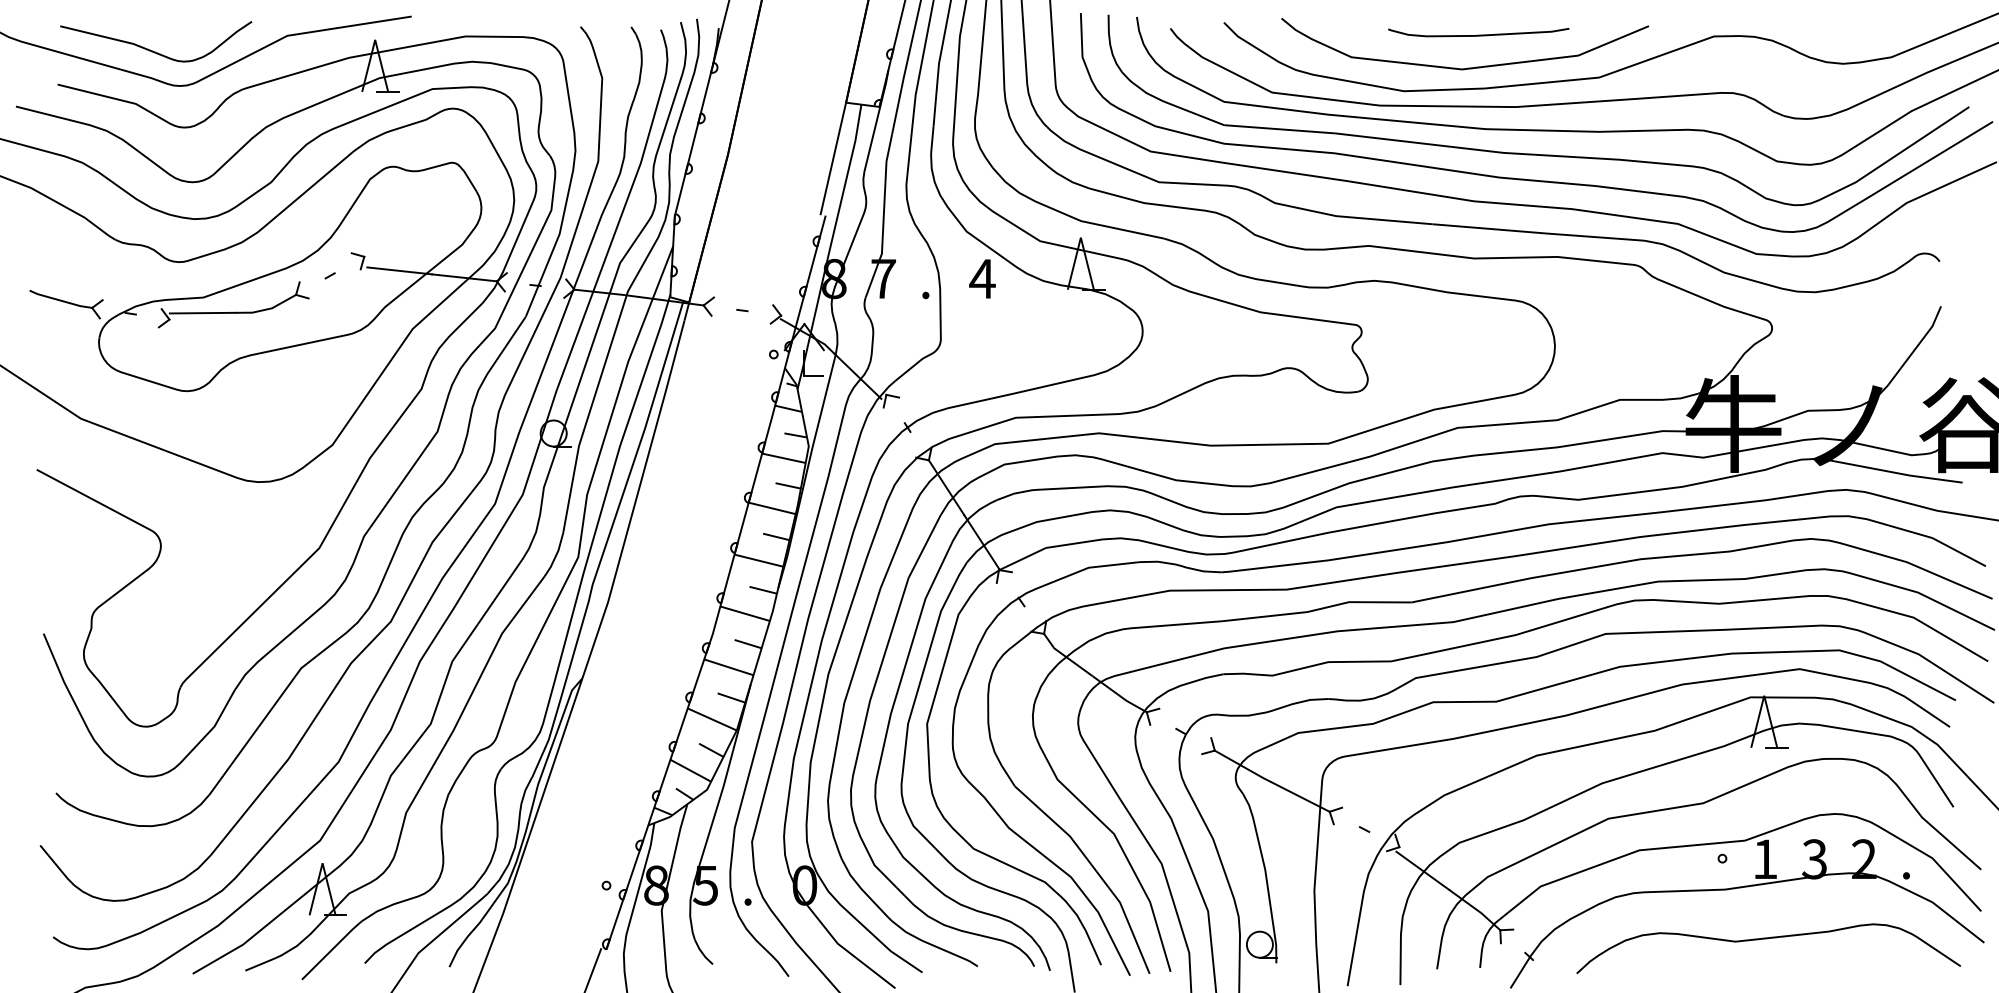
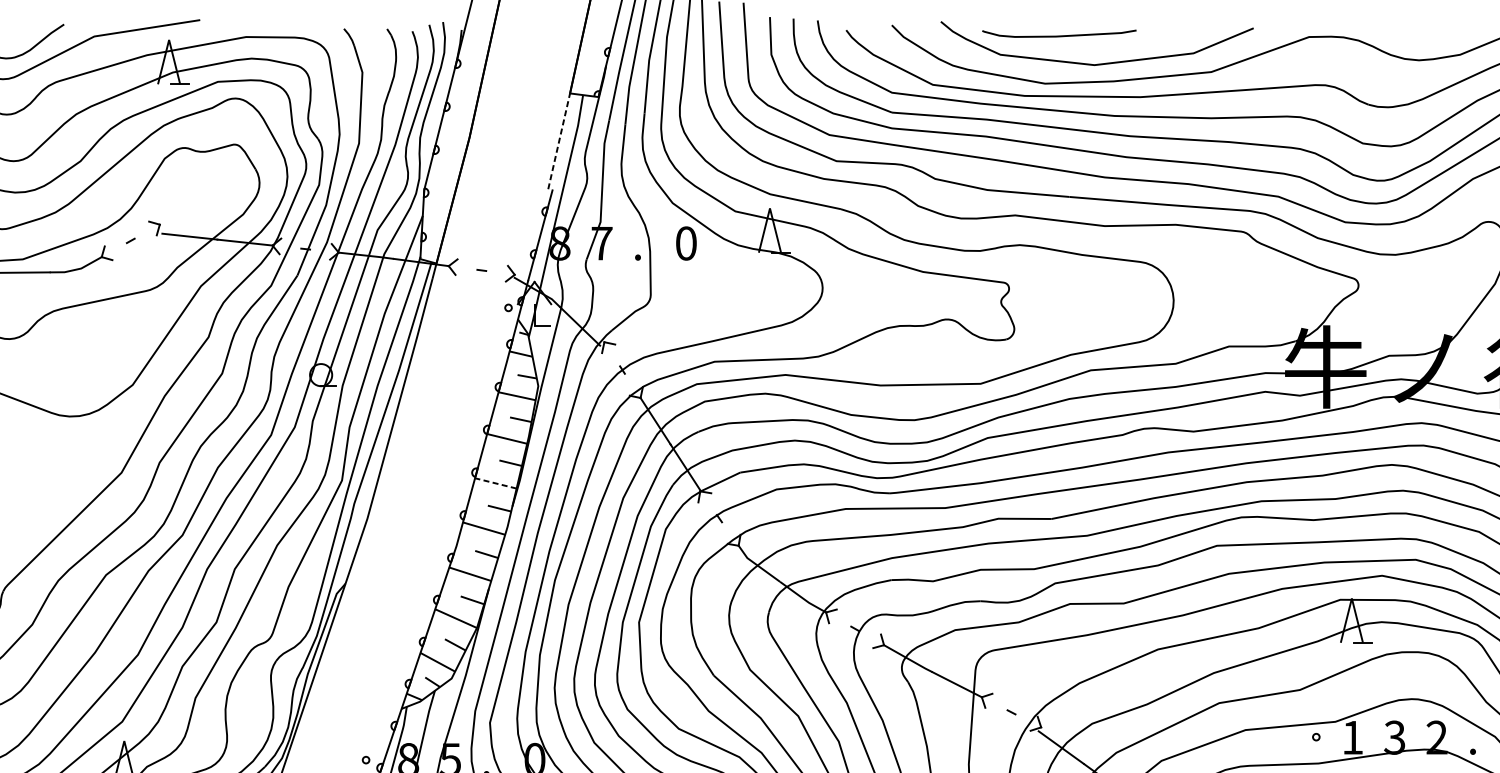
curve: (1478, 34) -> (1059, 35), moved
line: (833, 158) -> (559, 140), solid -> dashed
text: (982, 278) -> (686, 243), 4 -> 0
line: (758, 560) -> (495, 483), solid -> dashed

